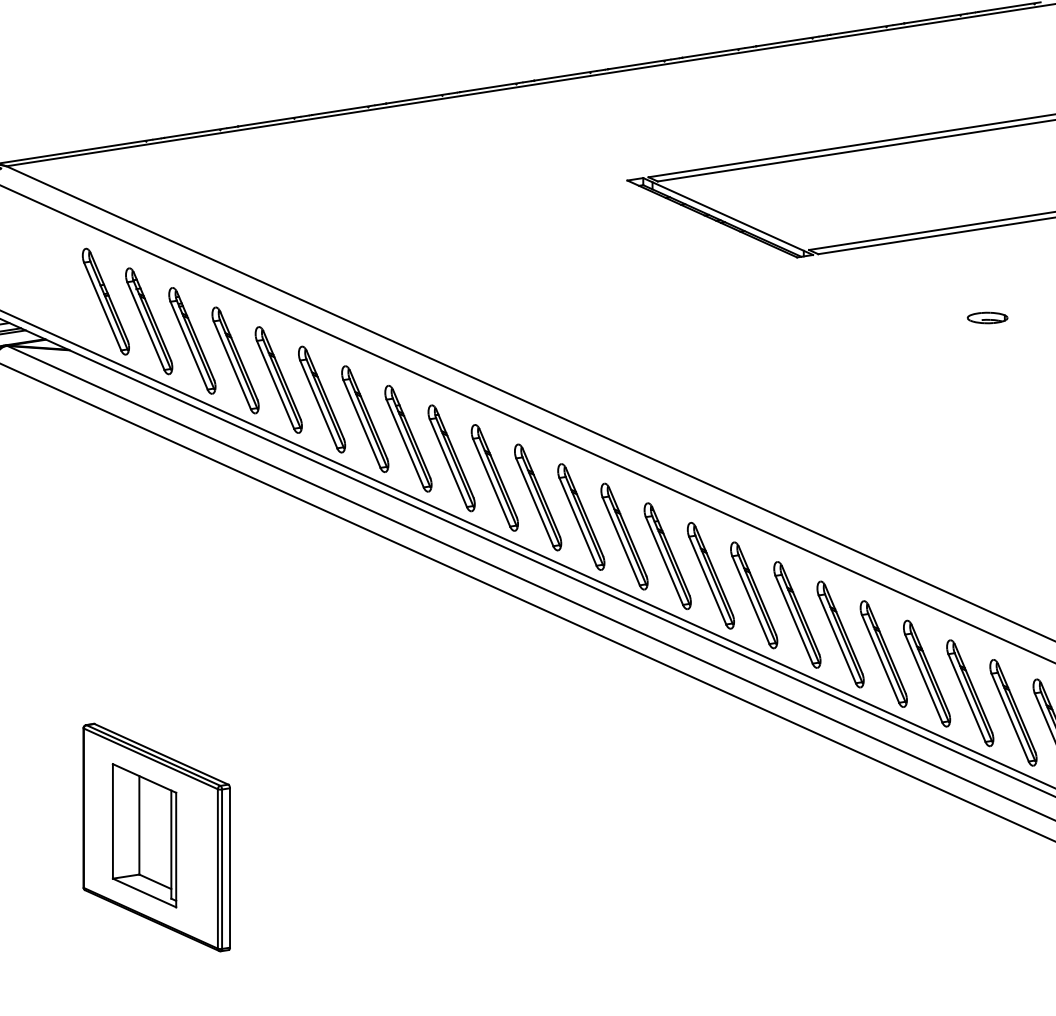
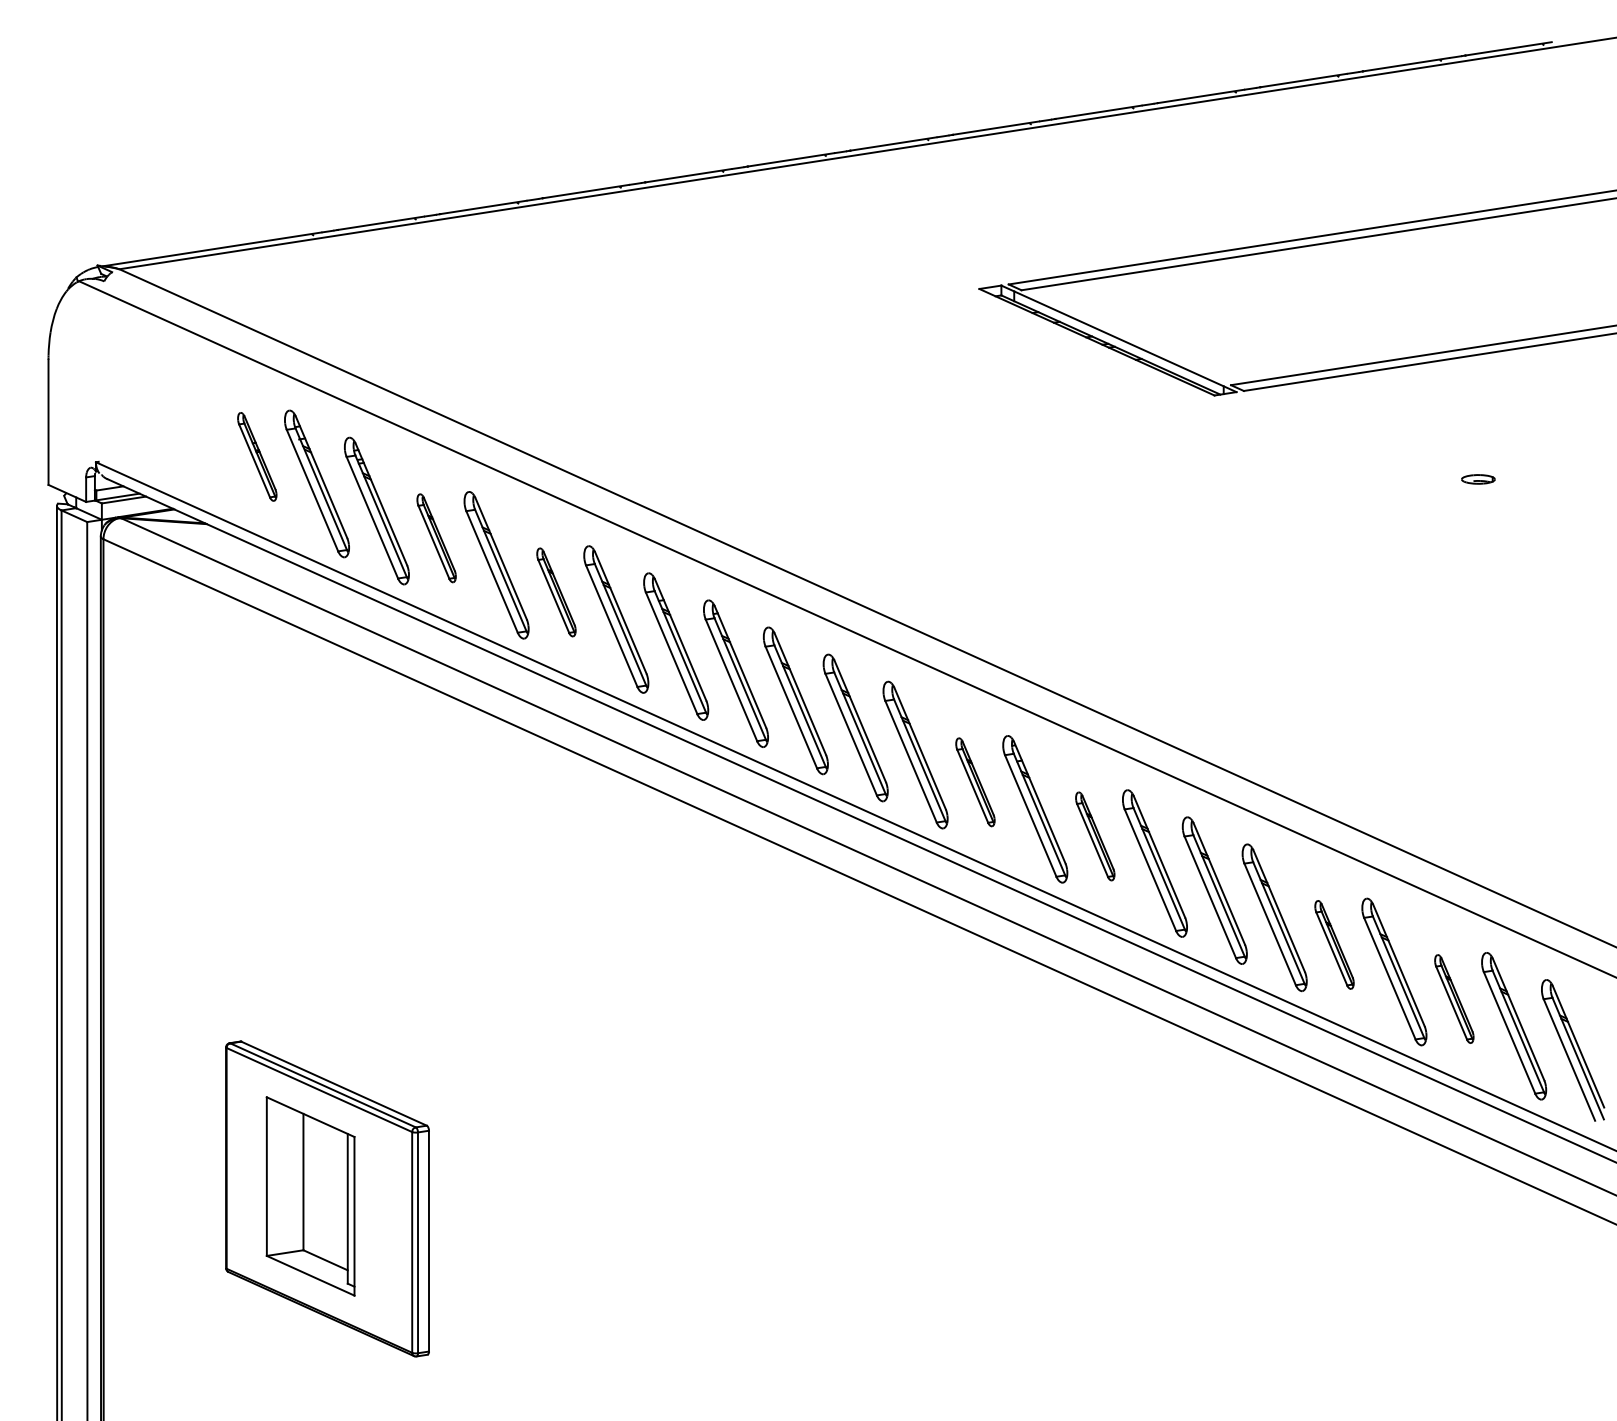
part: (106, 301) -> (257, 456), size x0.6
part: (987, 318) -> (1478, 479), size x0.6
part: (235, 360) -> (436, 538), size x0.6
part: (322, 399) -> (556, 592), size x0.6
part: (624, 536) -> (975, 782), size x0.6
part: (711, 575) -> (1095, 836), size x0.6
part: (883, 653) -> (1334, 944), size x0.6
part: (970, 692) -> (1454, 998), size x0.6

